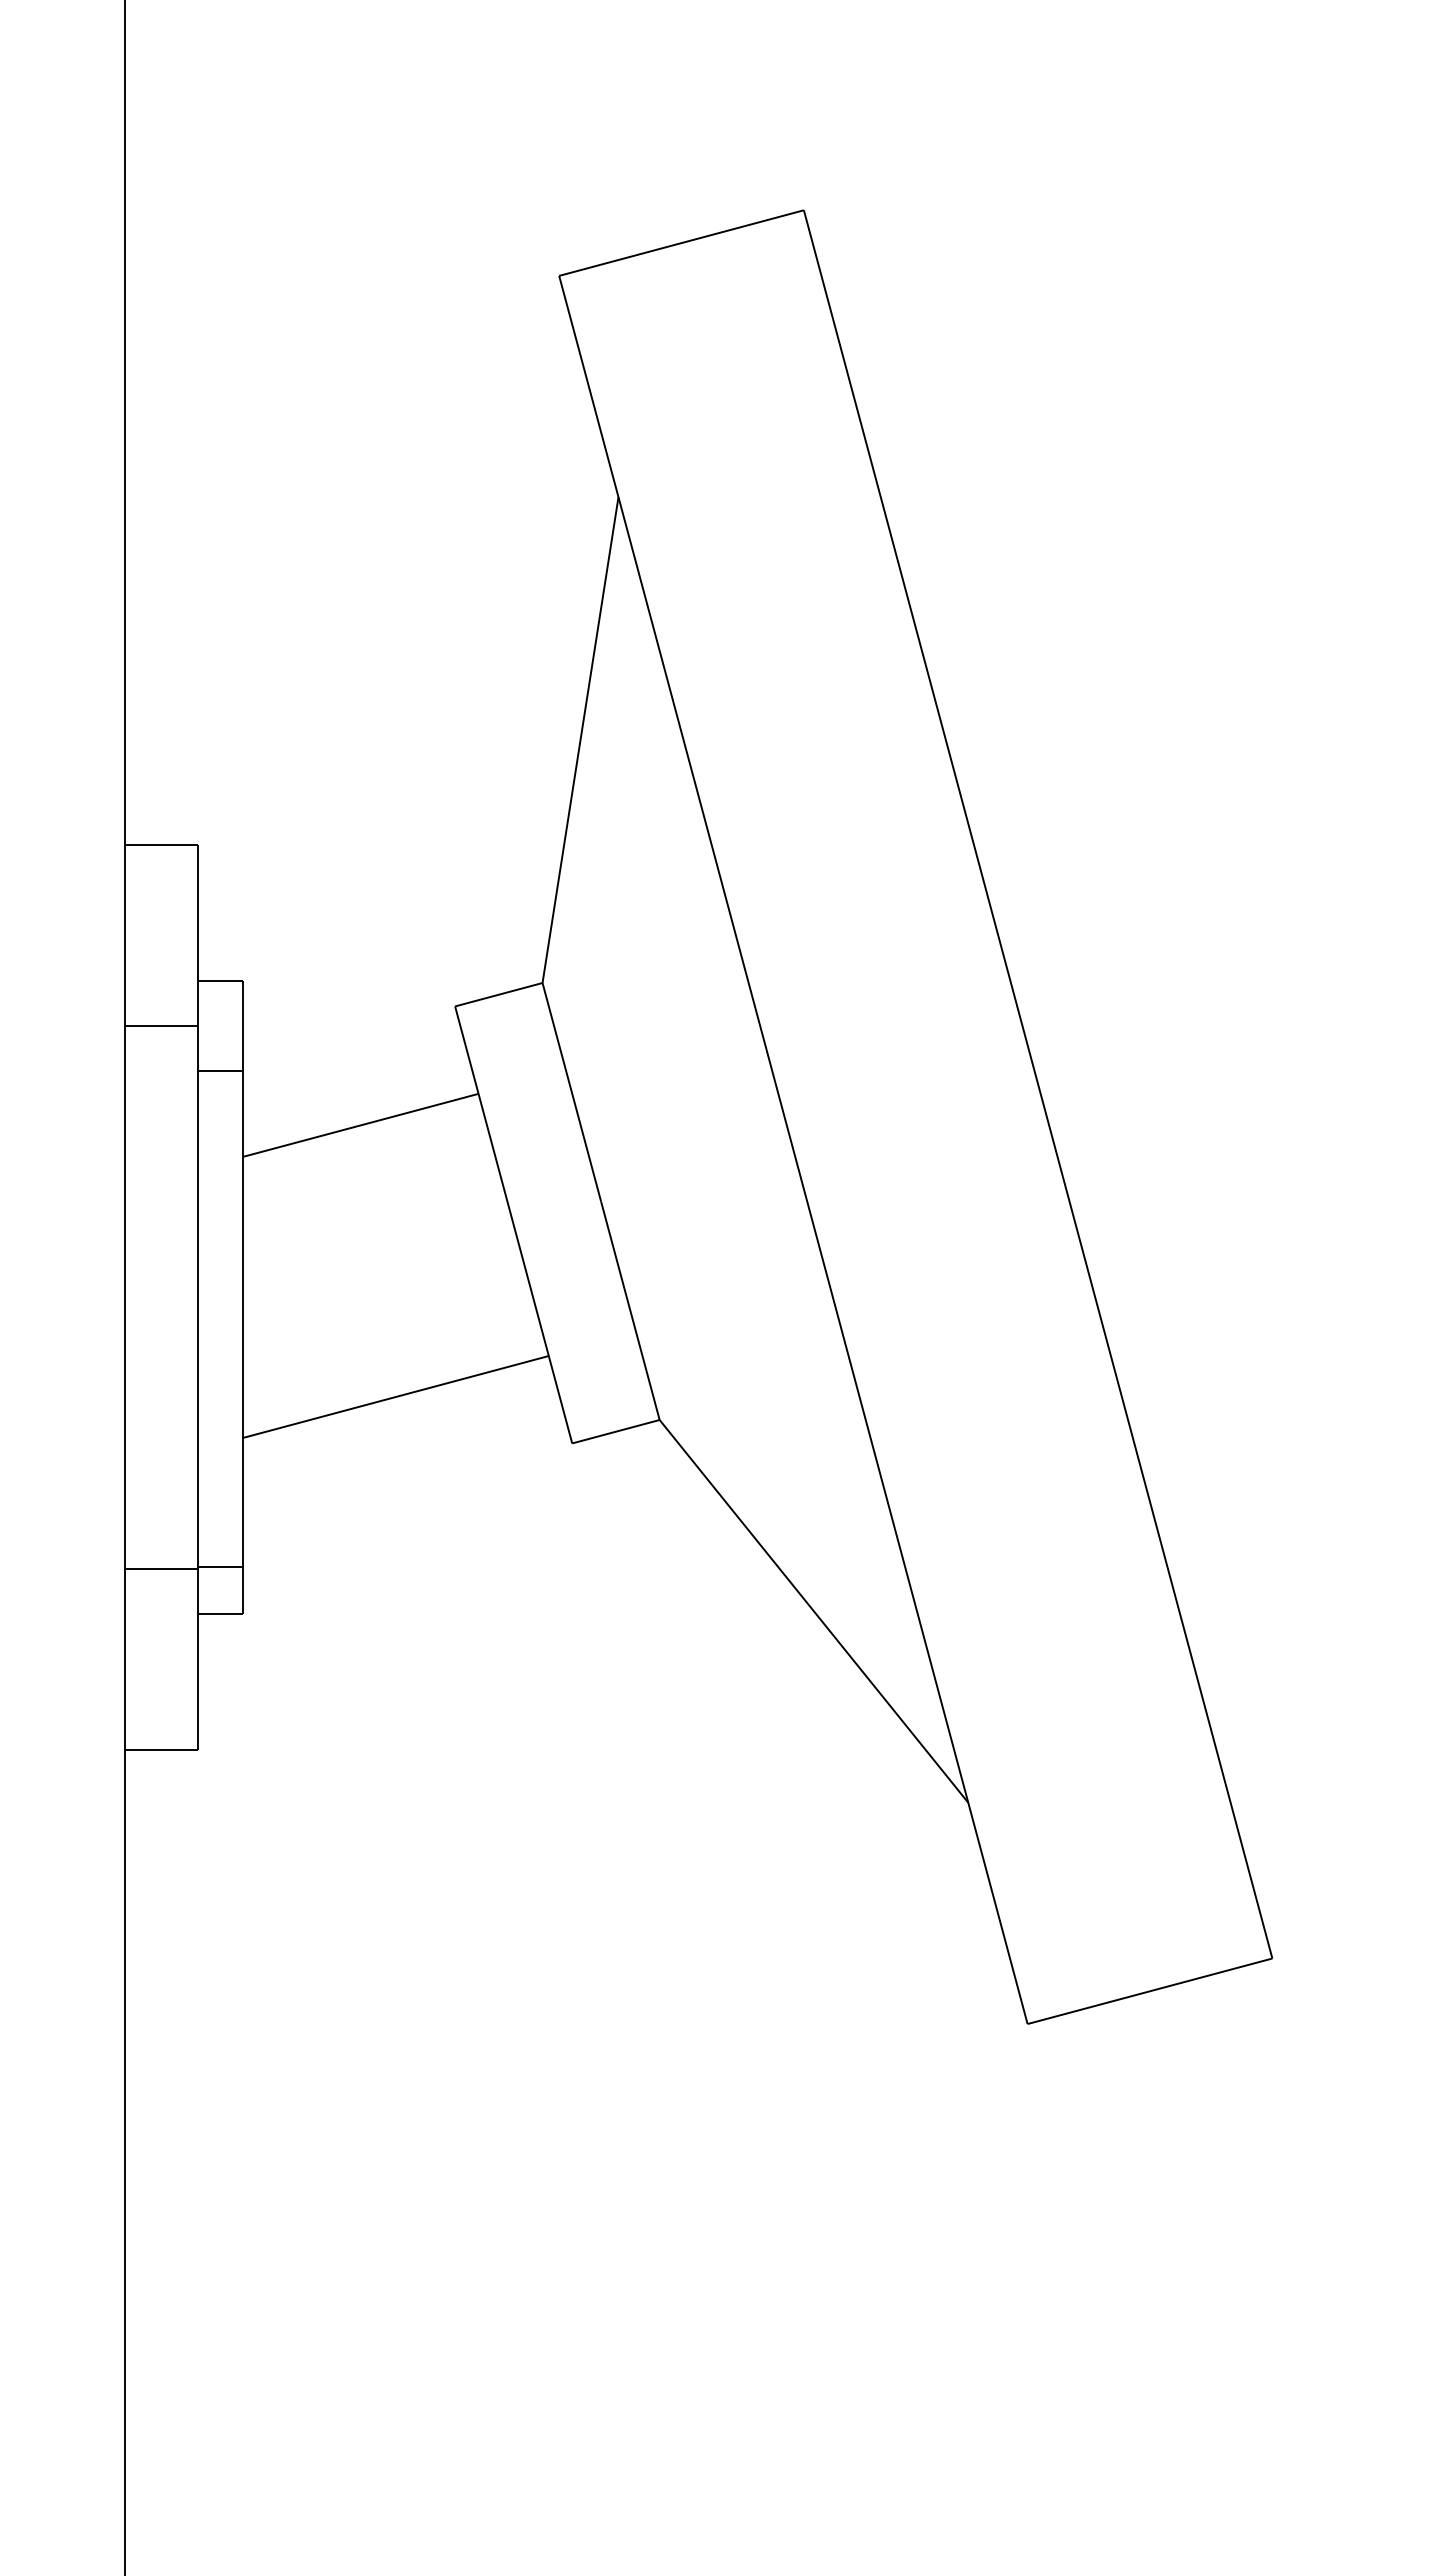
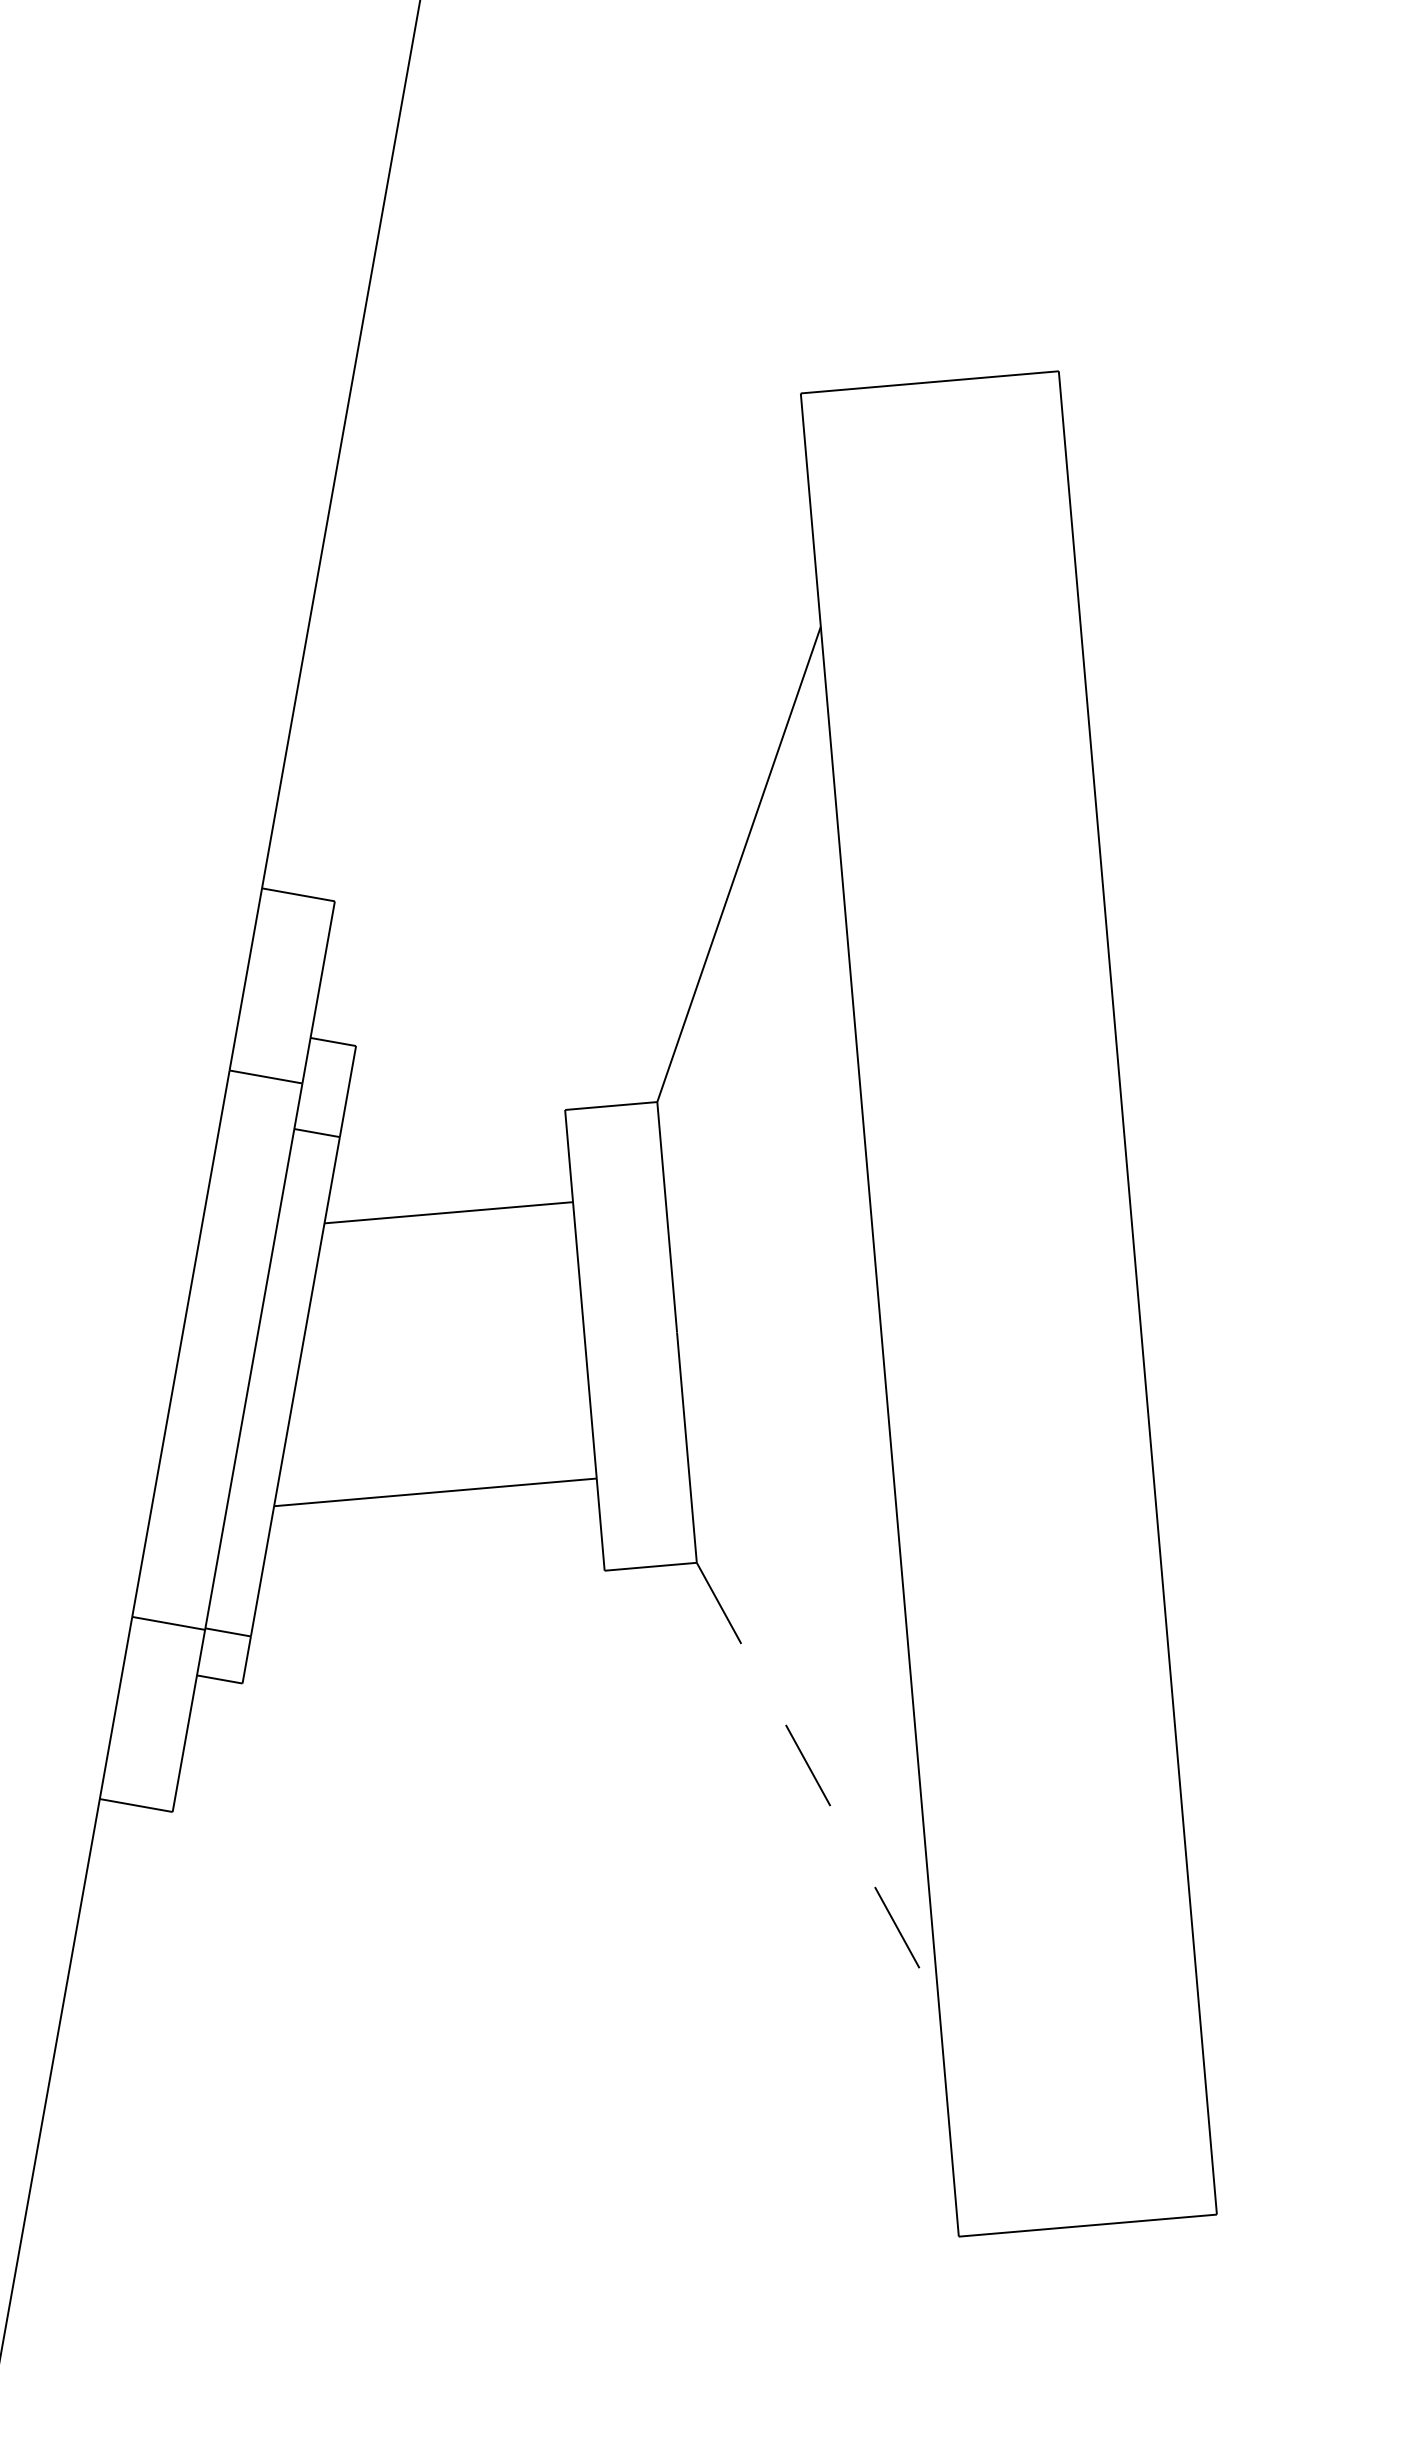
line: (813, 1611) -> (817, 1783), solid -> dashed

